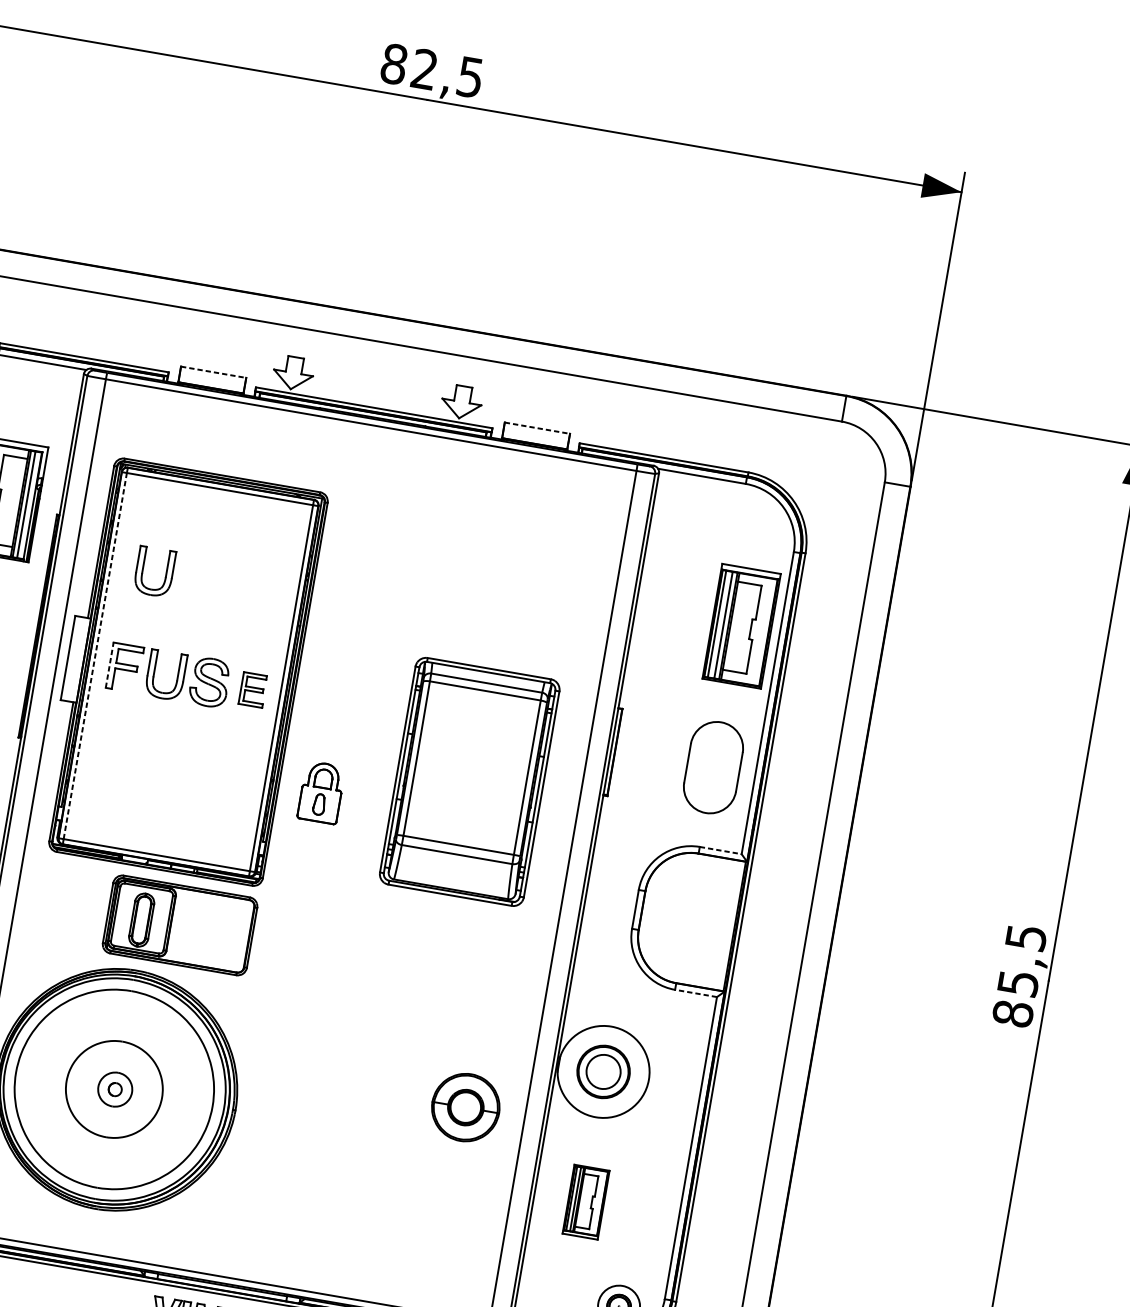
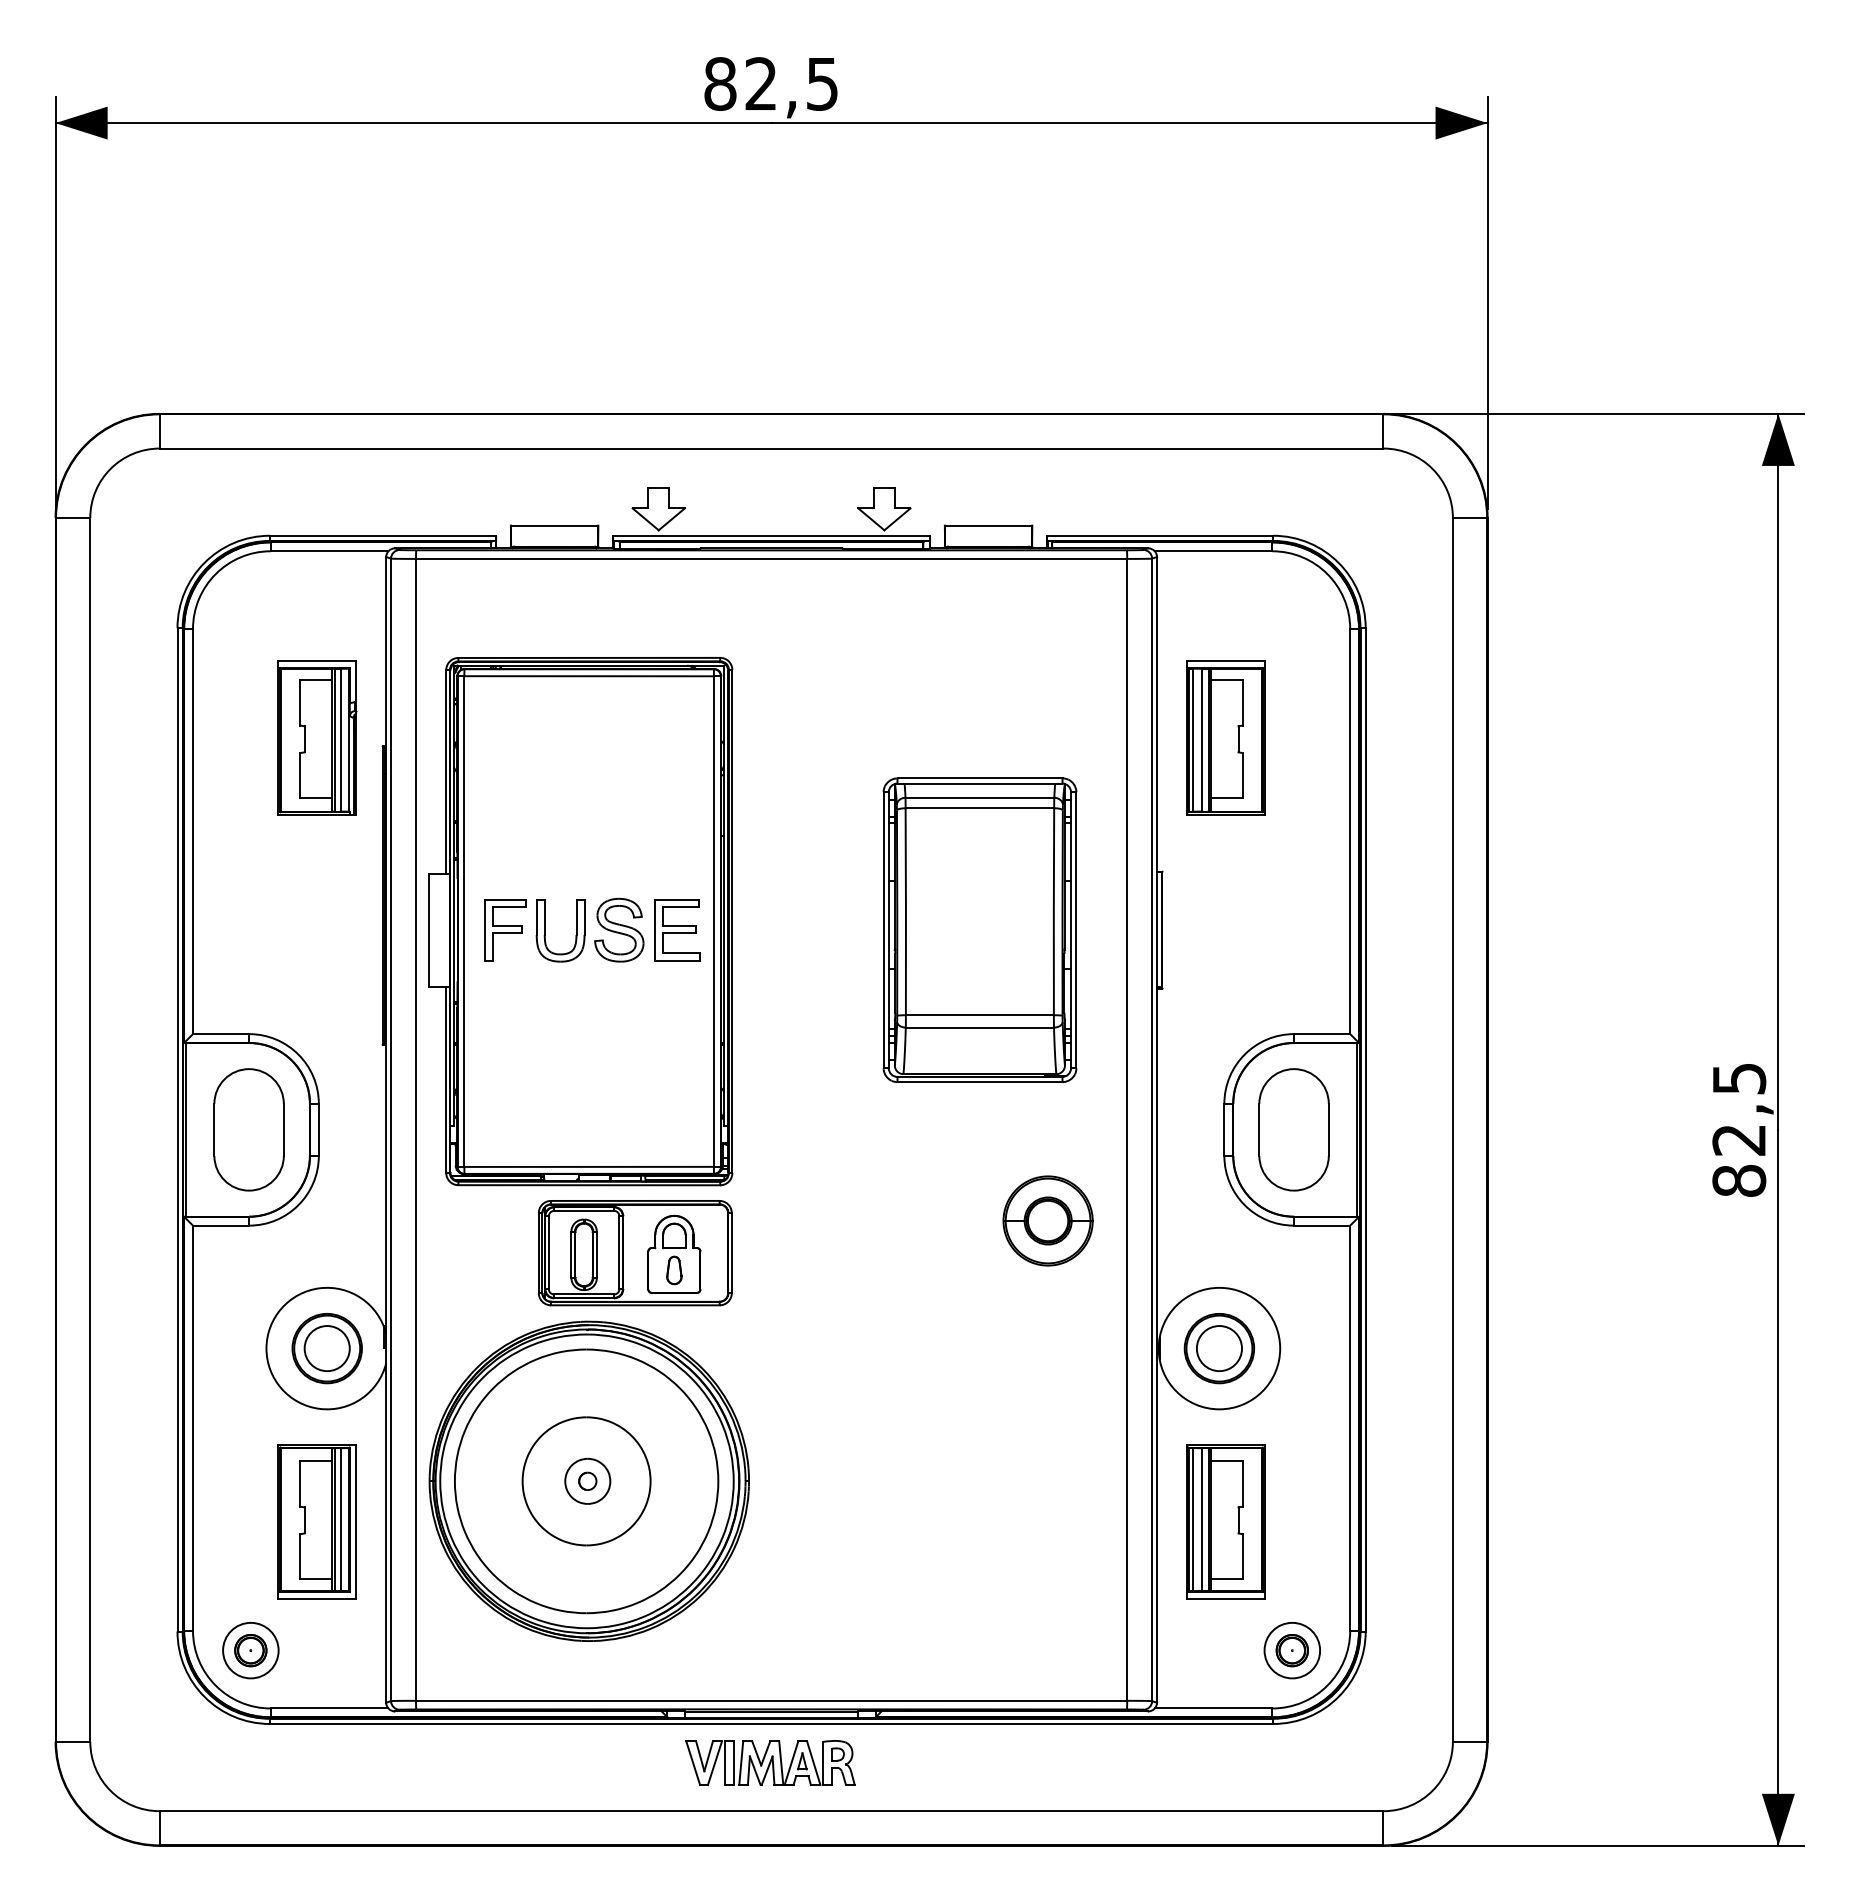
line: (213, 372) -> (554, 525), dashed -> solid
line: (537, 428) -> (988, 525), dashed -> solid
part: (143, 569) -> (507, 798), removed
part: (741, 626) -> (1225, 737), moved
line: (95, 656) -> (464, 921), dashed -> solid
line: (110, 664) -> (485, 929), dashed -> solid
part: (253, 690) -> (677, 930), size x1.43
part: (713, 767) -> (1293, 1129), moved
part: (469, 781) -> (979, 929), moved
part: (321, 791) -> (674, 1253), moved
line: (720, 850) -> (1322, 1034), dashed -> solid
text: (1018, 983) -> (1739, 1140), 85,5 -> 82,5
line: (695, 993) -> (1321, 1225), dashed -> solid
part: (465, 1107) -> (1047, 1220), moved
part: (585, 1201) -> (1225, 1521), size x1.67

